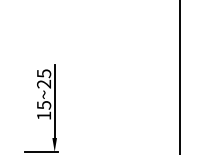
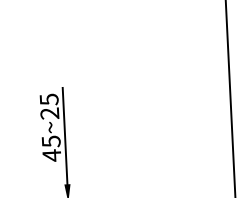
text: (43, 115) -> (51, 155), 15~25 -> 45~25

